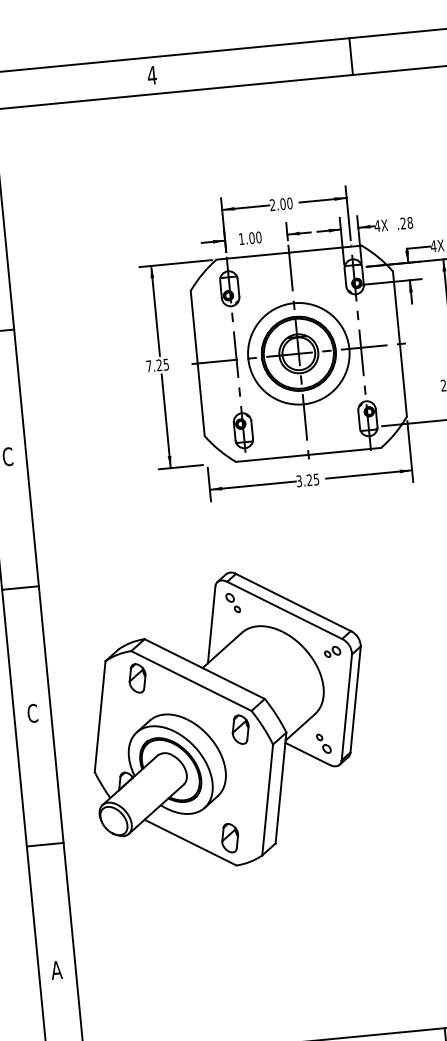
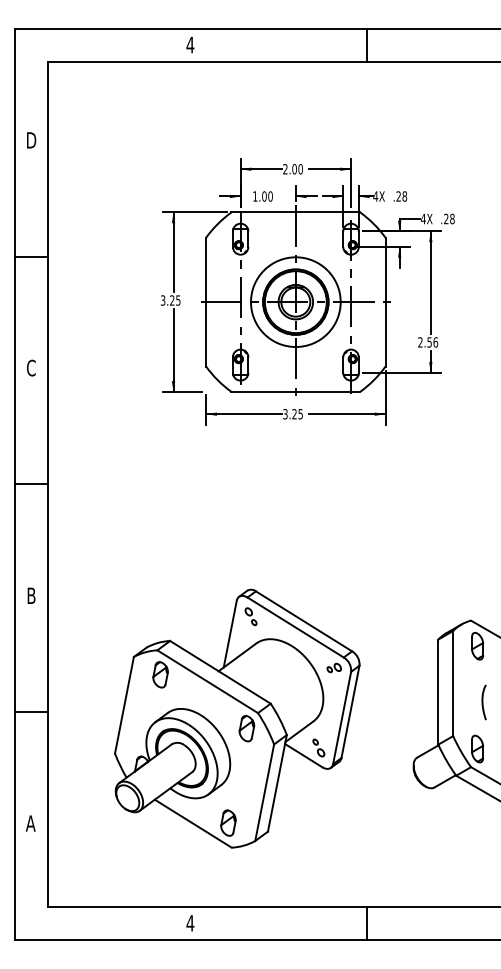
text: (148, 366) -> (162, 300), 7.25 -> 3.25
text: (32, 713) -> (31, 595), C -> B
part: (228, 719) -> (237, 718), moved

